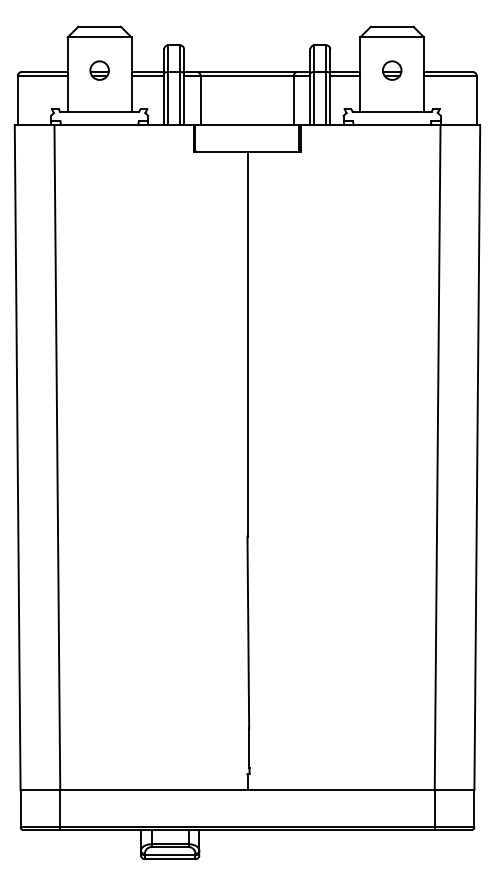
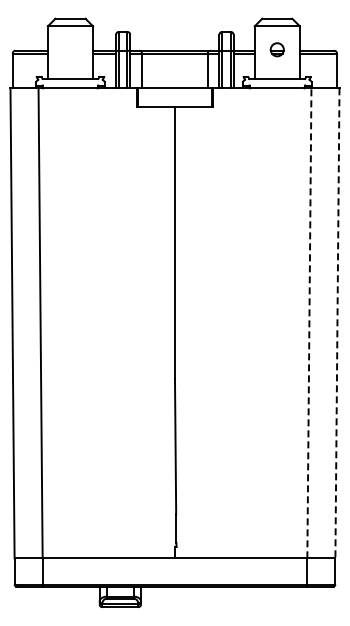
part: (99, 70) -> (70, 49), removed
line: (437, 456) -> (309, 322), solid -> dashed
line: (477, 457) -> (337, 323), solid -> dashed

